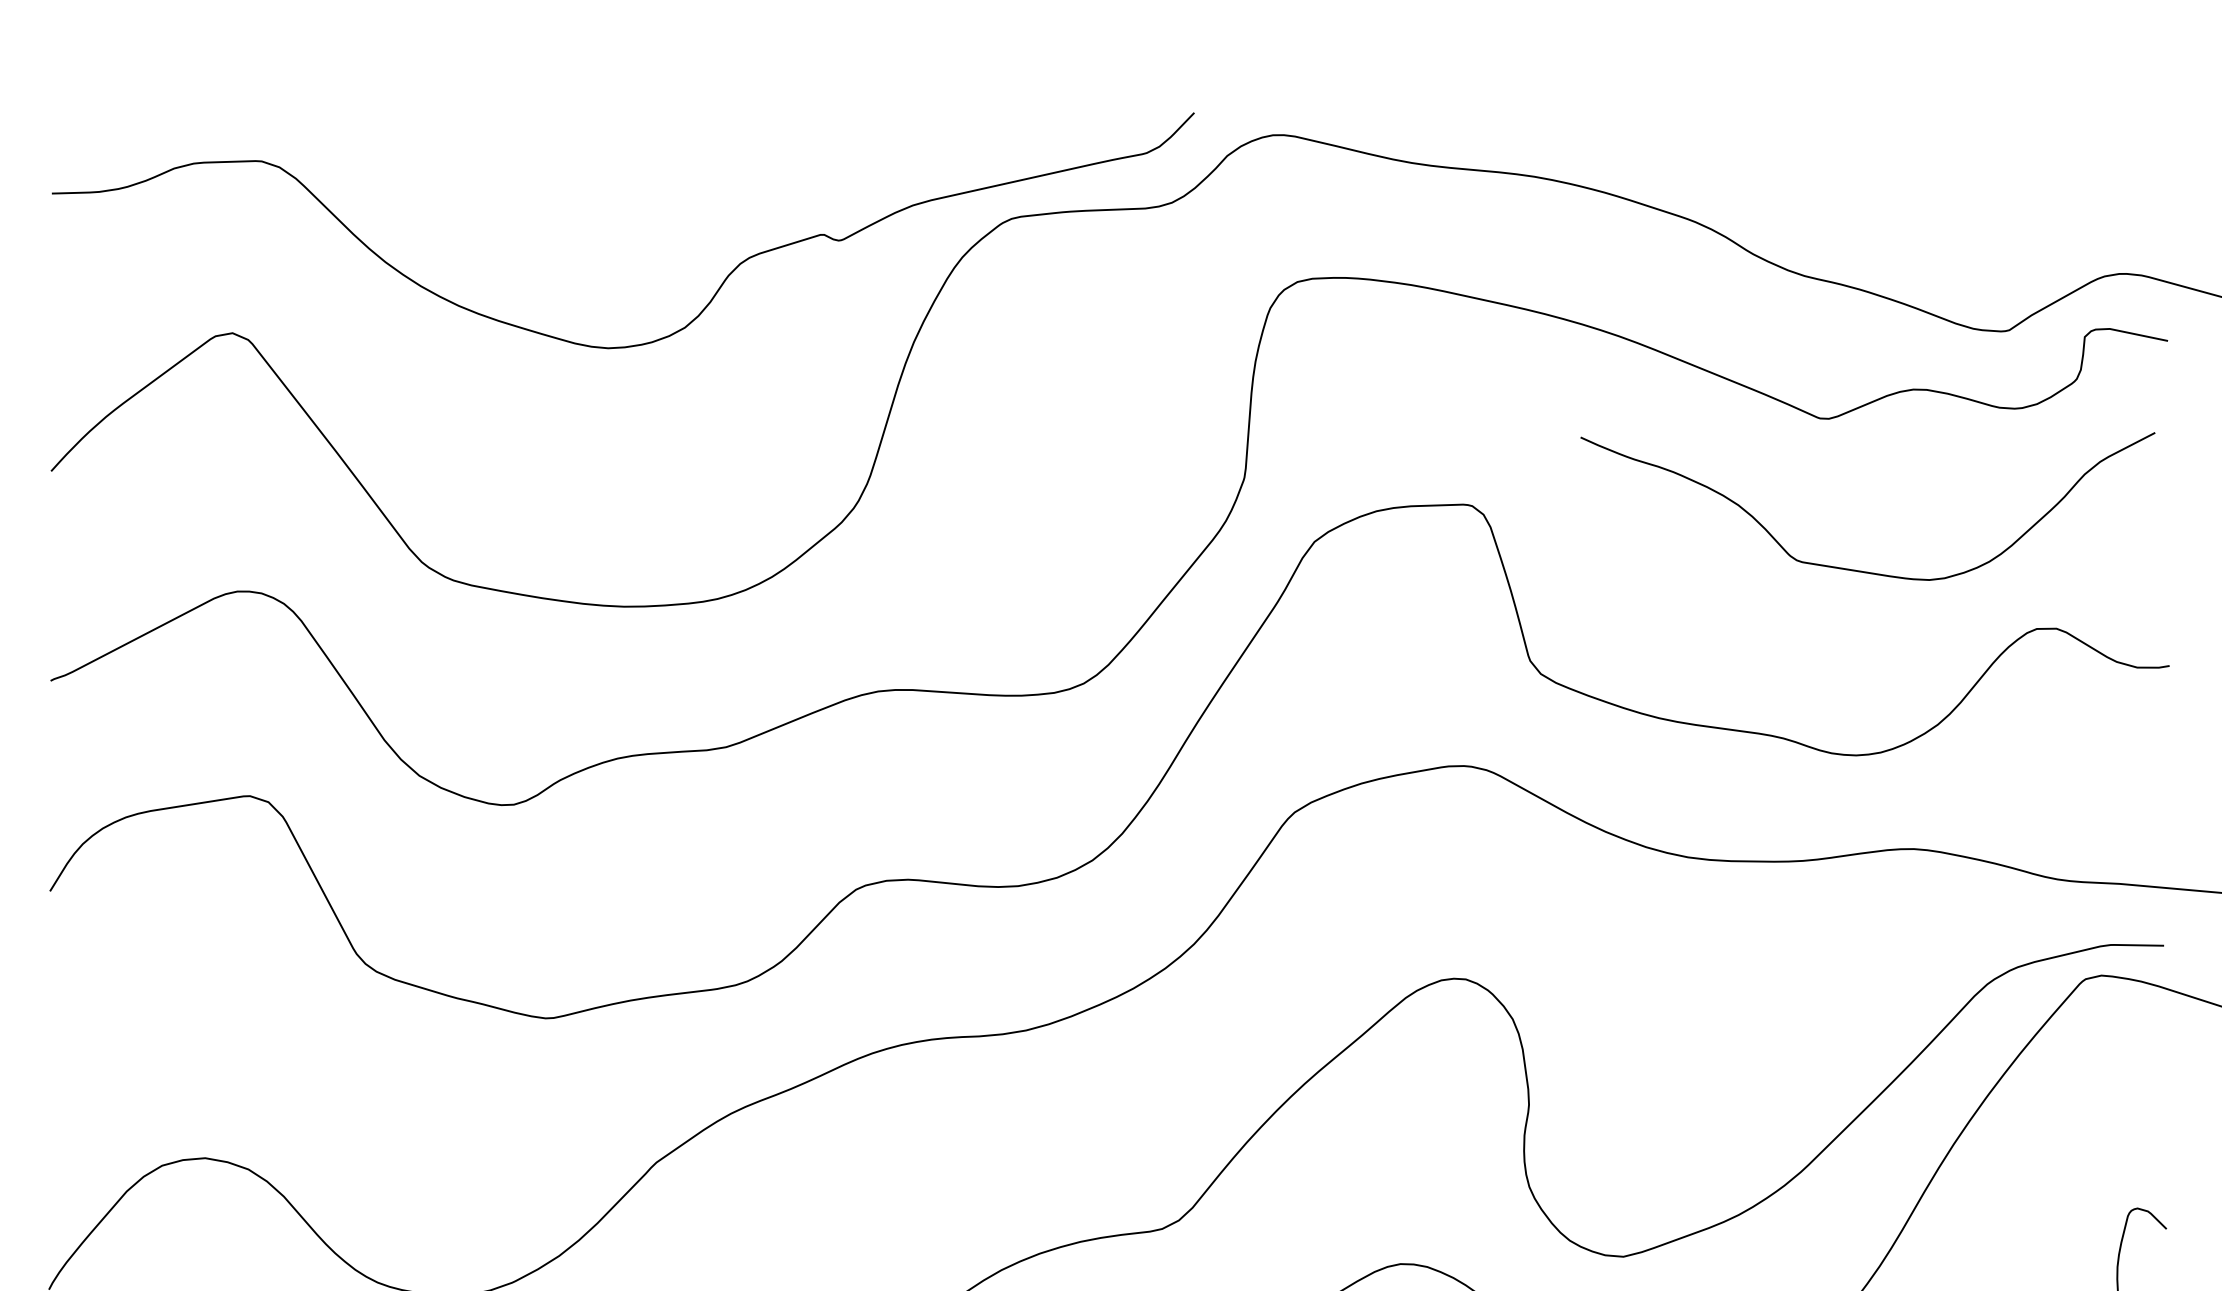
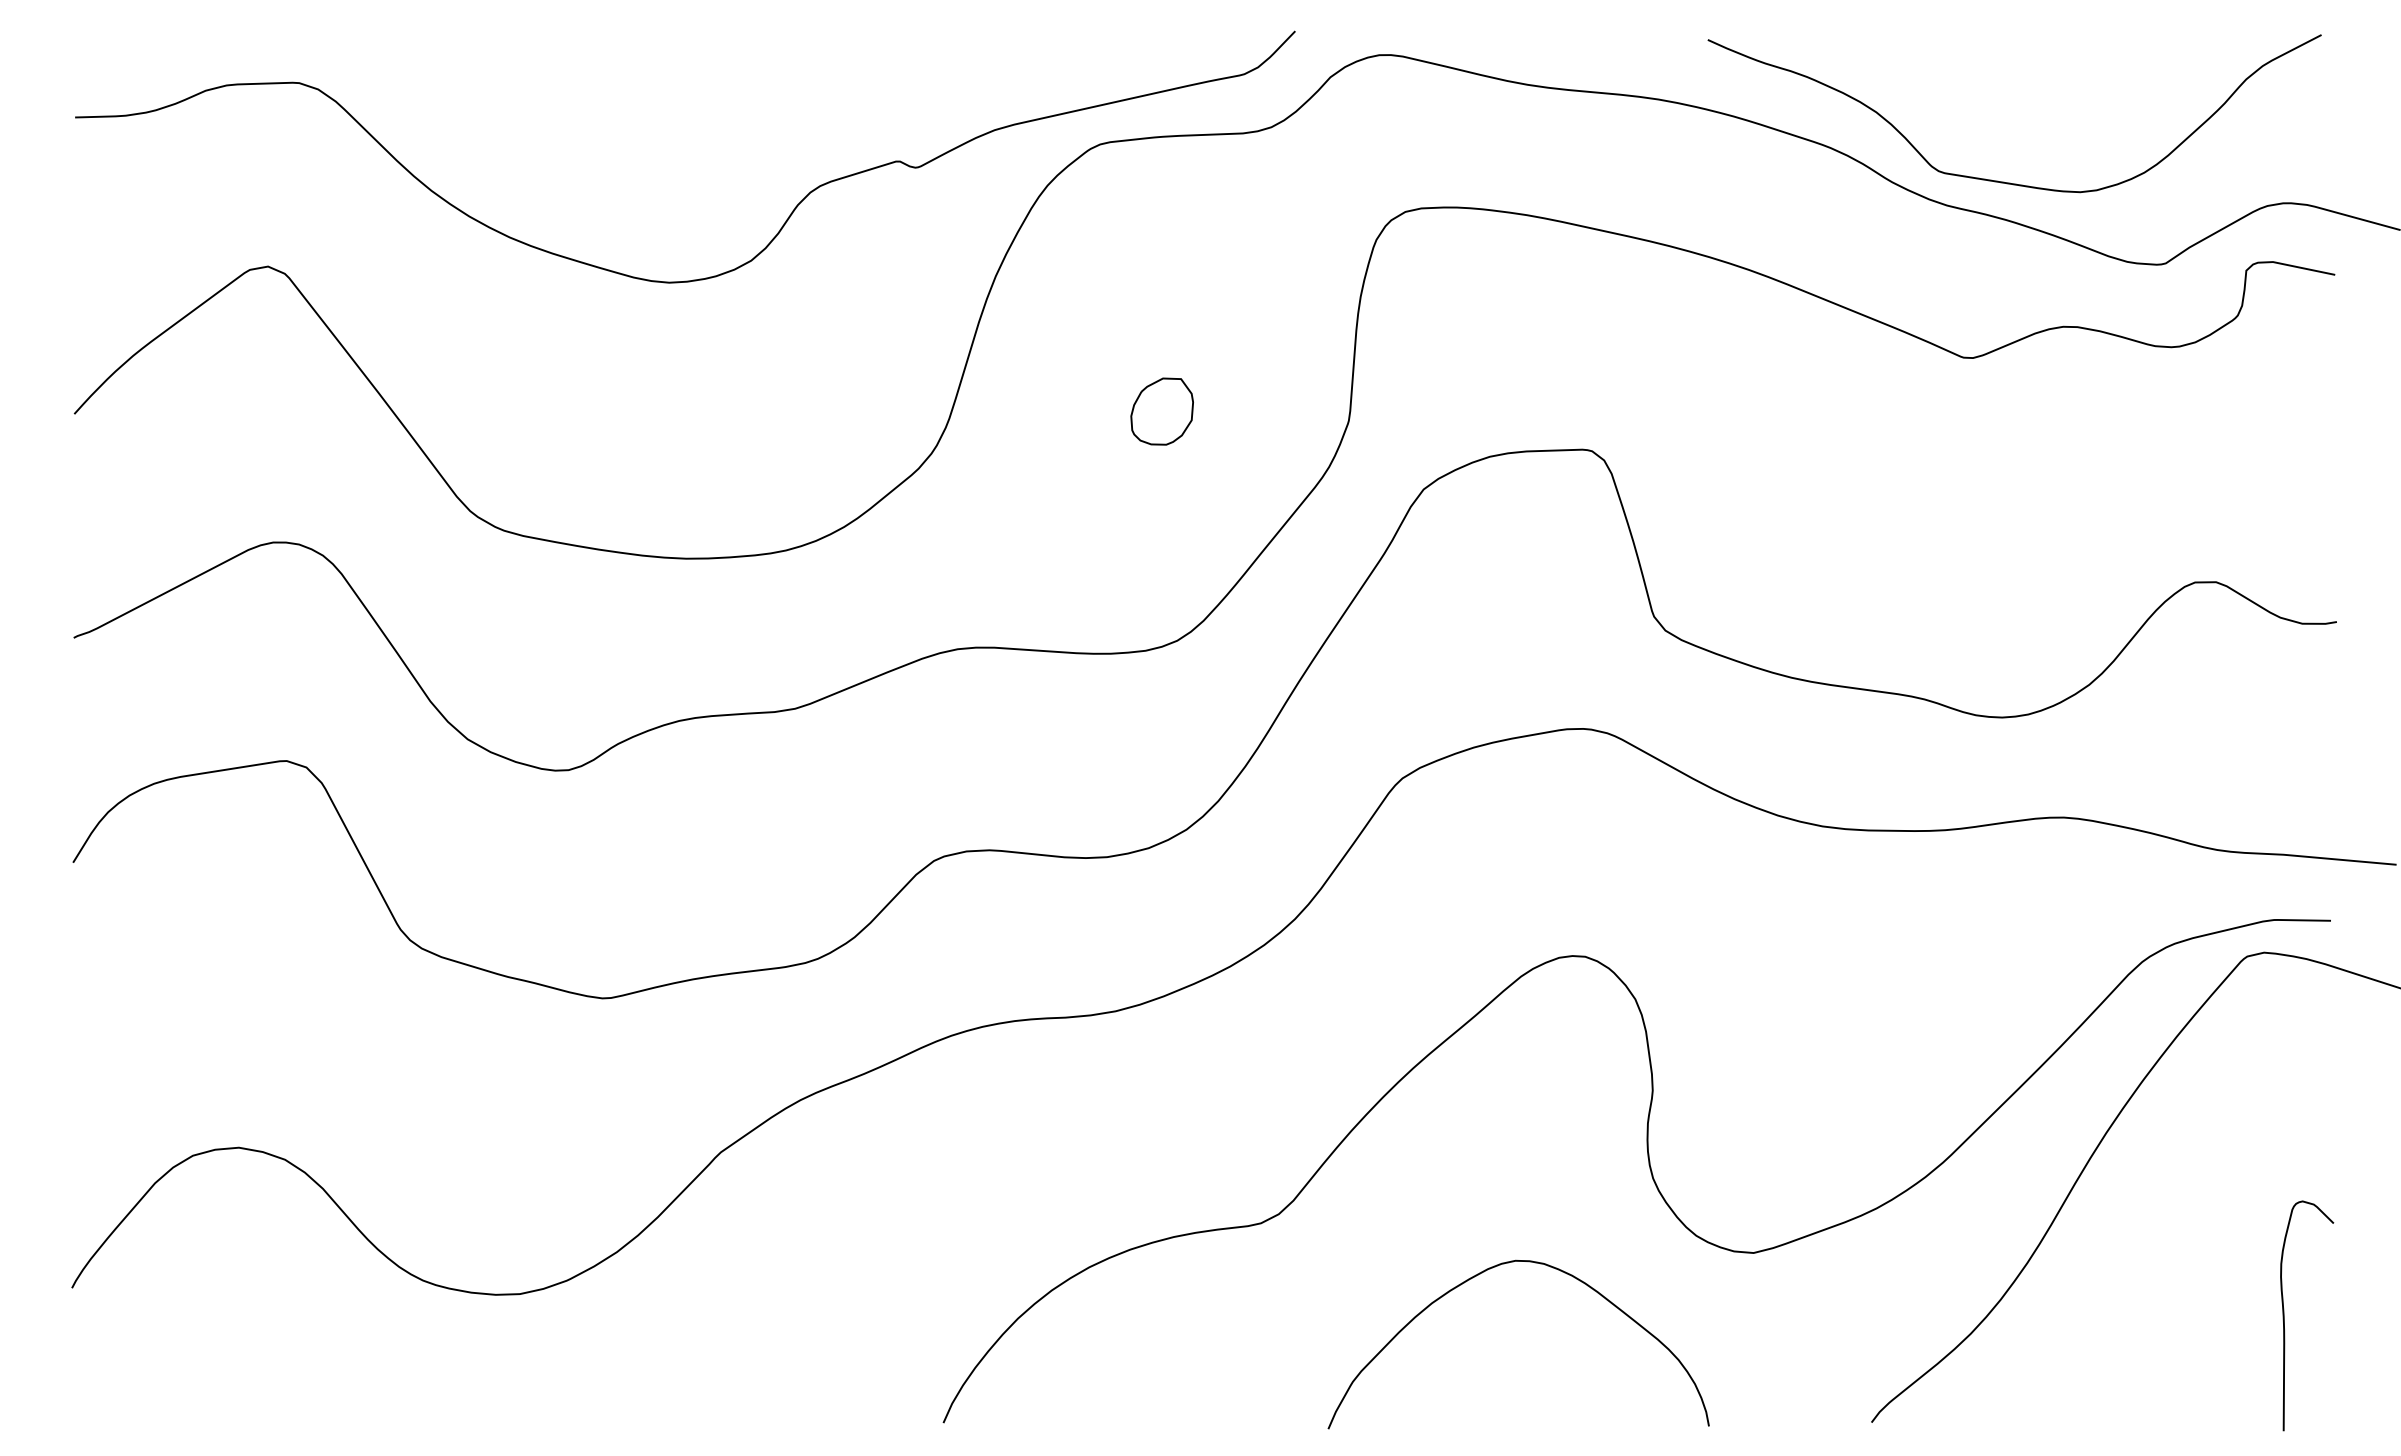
part: (1069, 468) -> (1161, 411), added
curve: (1858, 569) -> (2004, 181), moved

